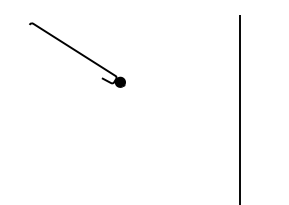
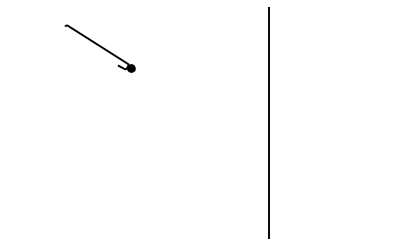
part: (76, 54) -> (99, 48), size x0.7

